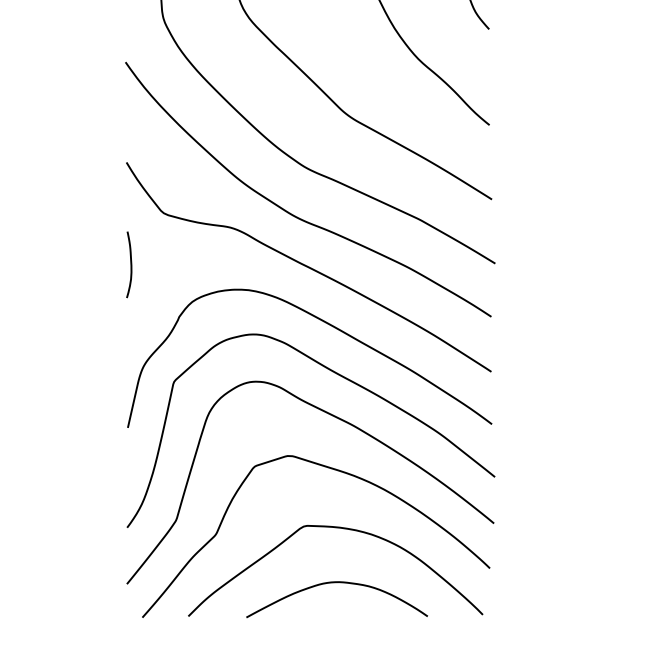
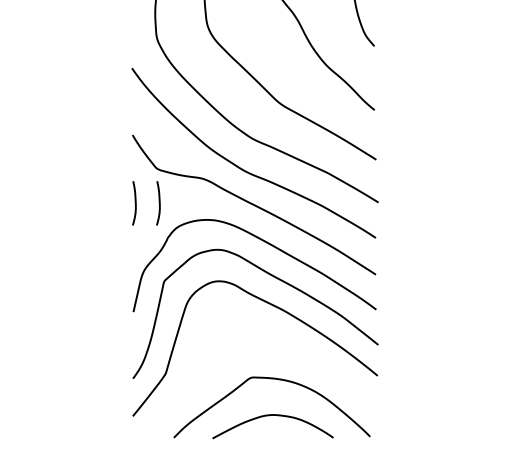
curve: (165, 265) -> (158, 203), added
curve: (331, 470) -> (269, 340), removed

